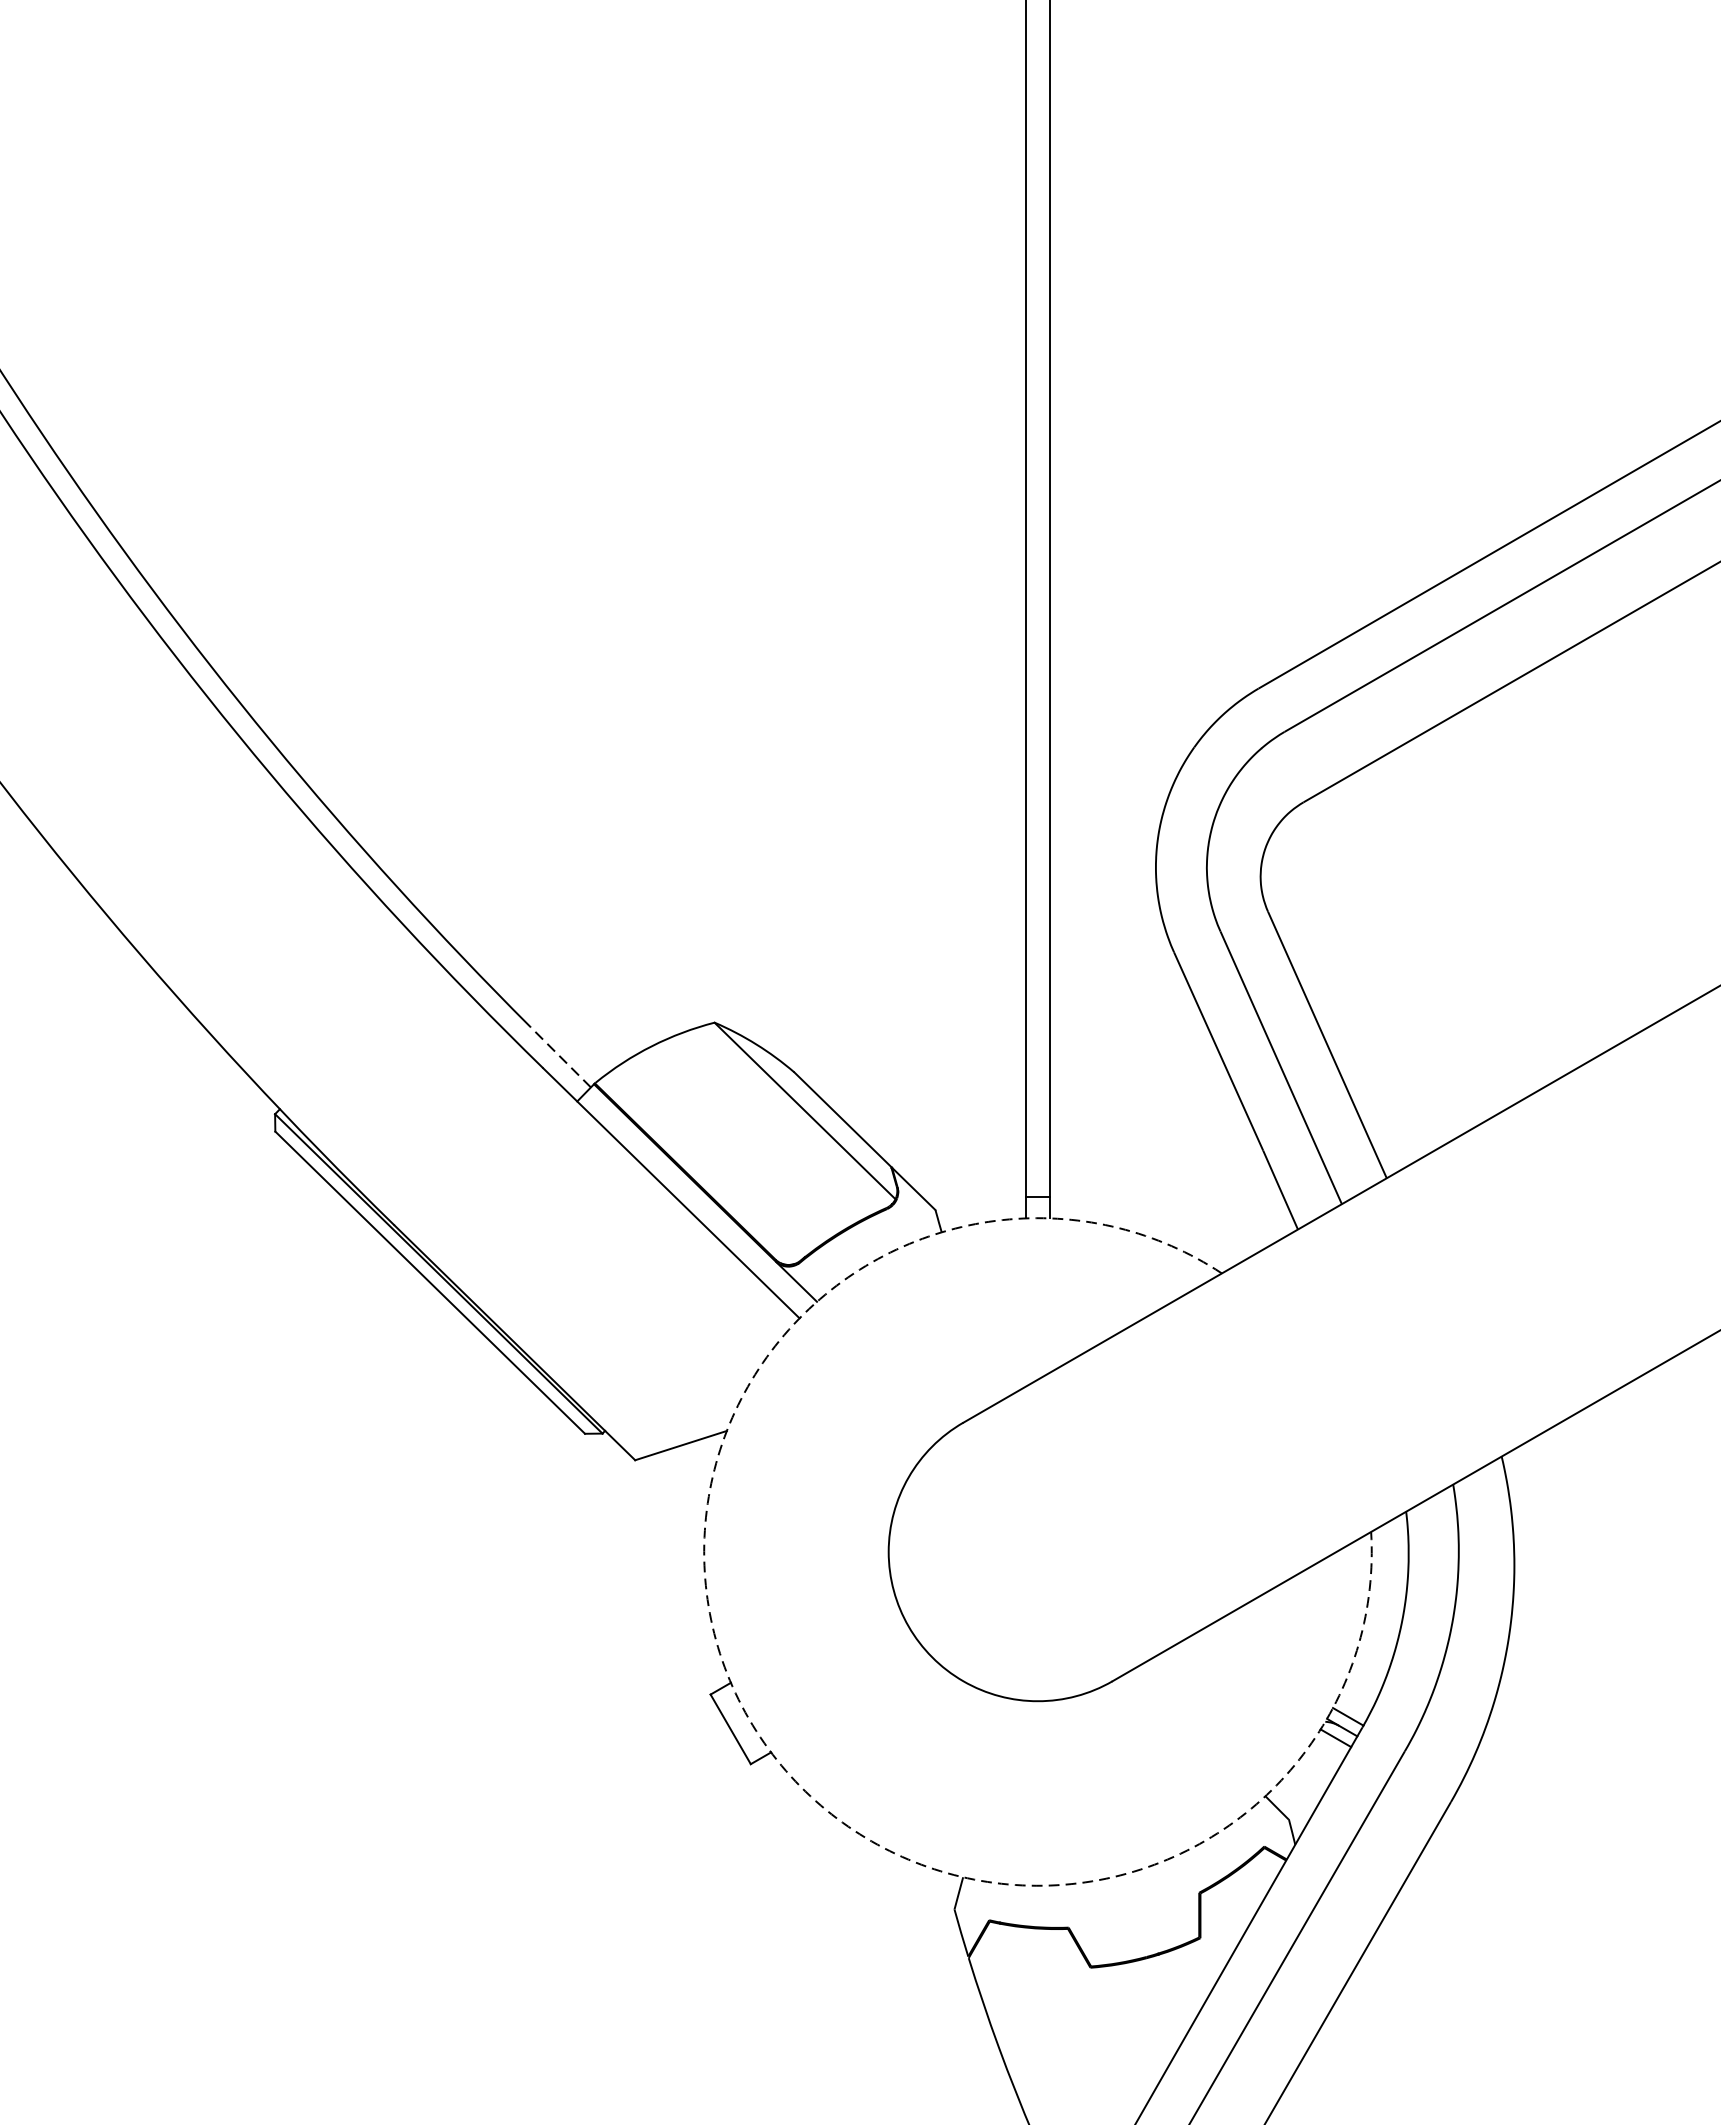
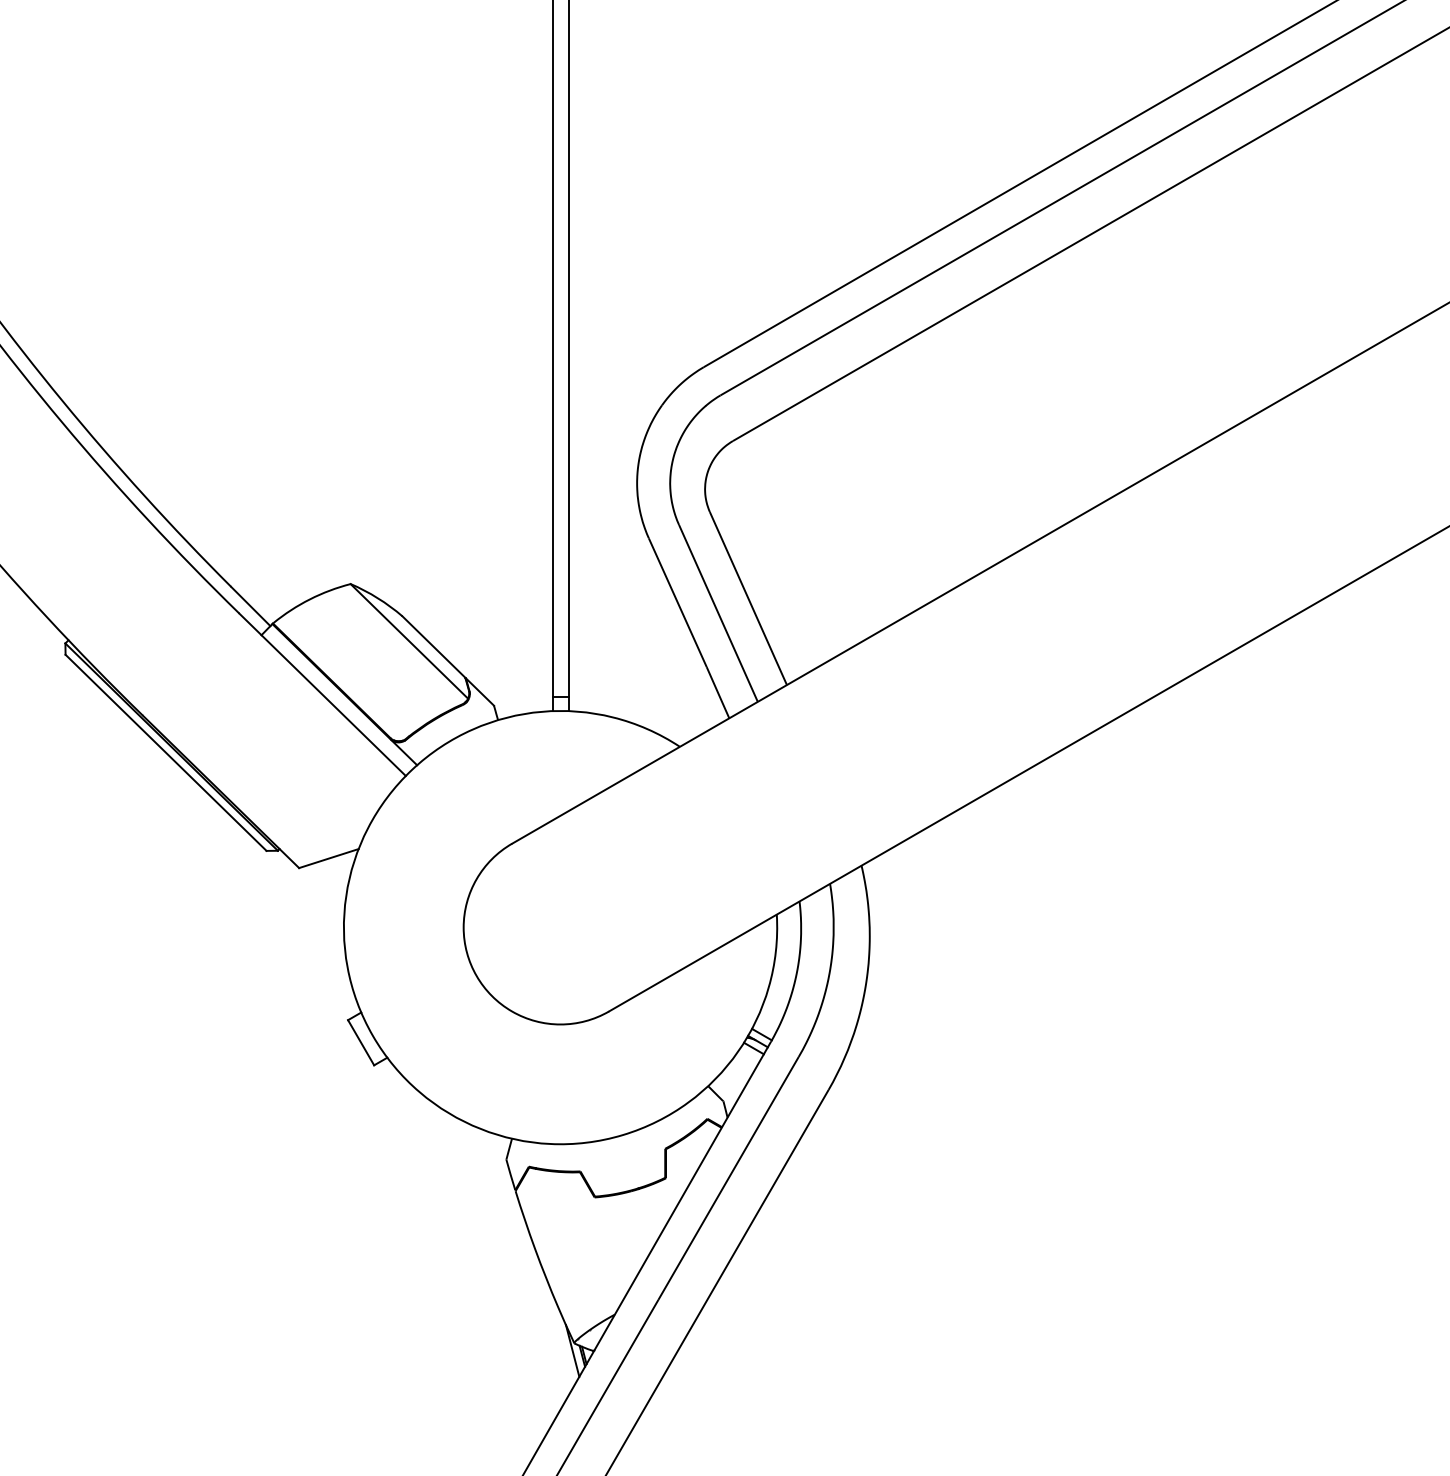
line: (560, 1057) -> (250, 606), dashed -> solid
arc: (748, 1718) -> (372, 1035), dashed -> solid

